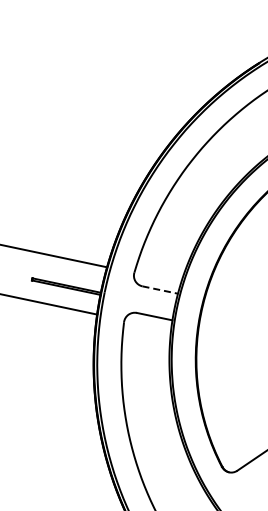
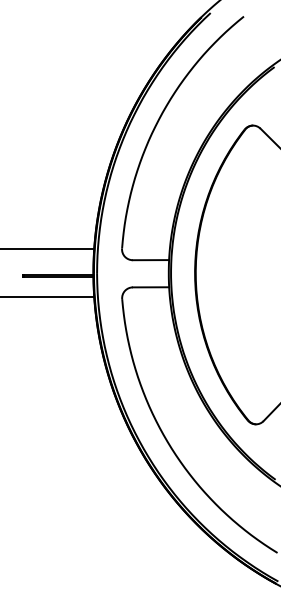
line: (160, 290) -> (151, 260), dashed -> solid

